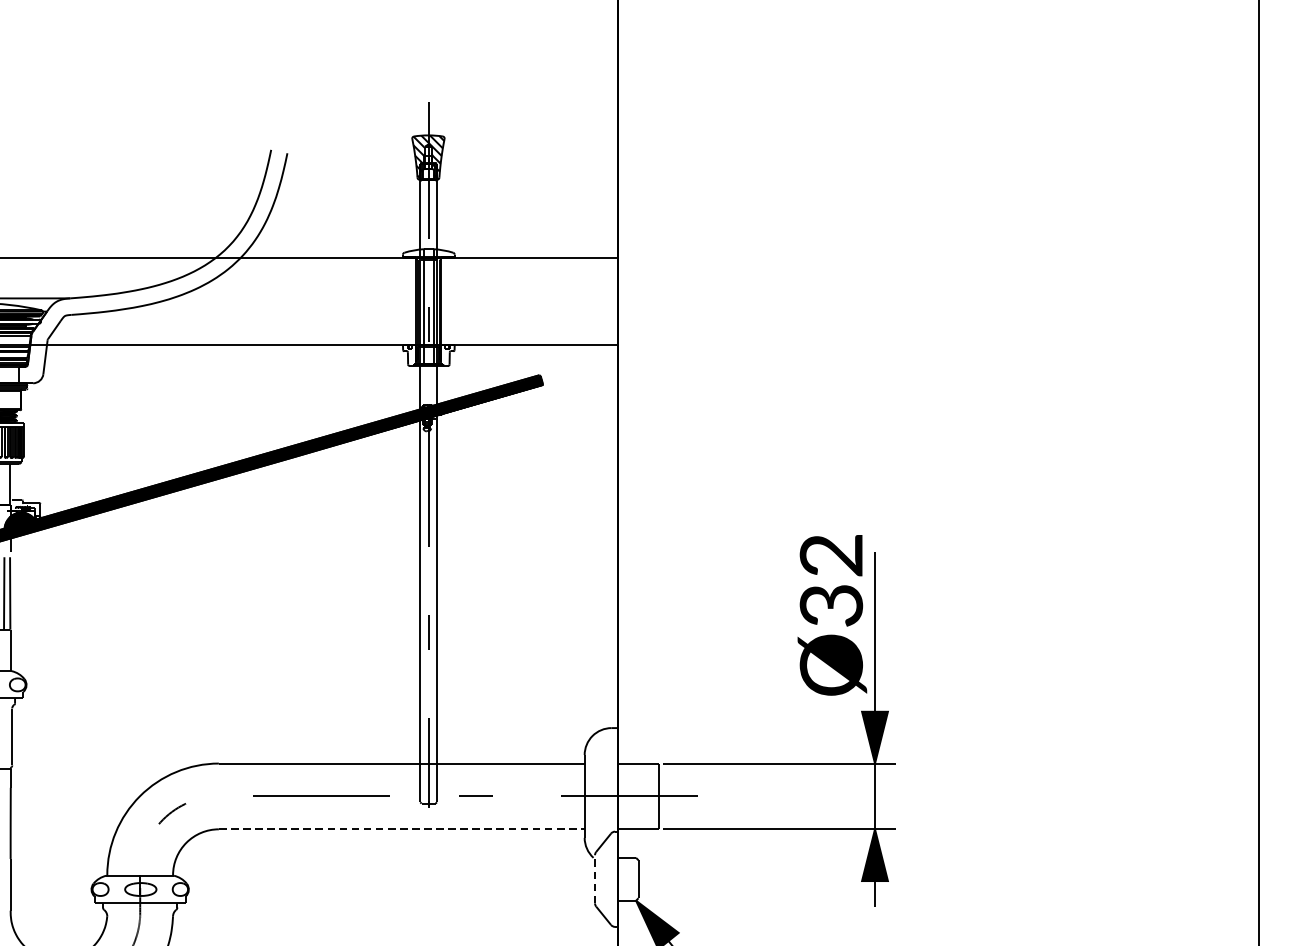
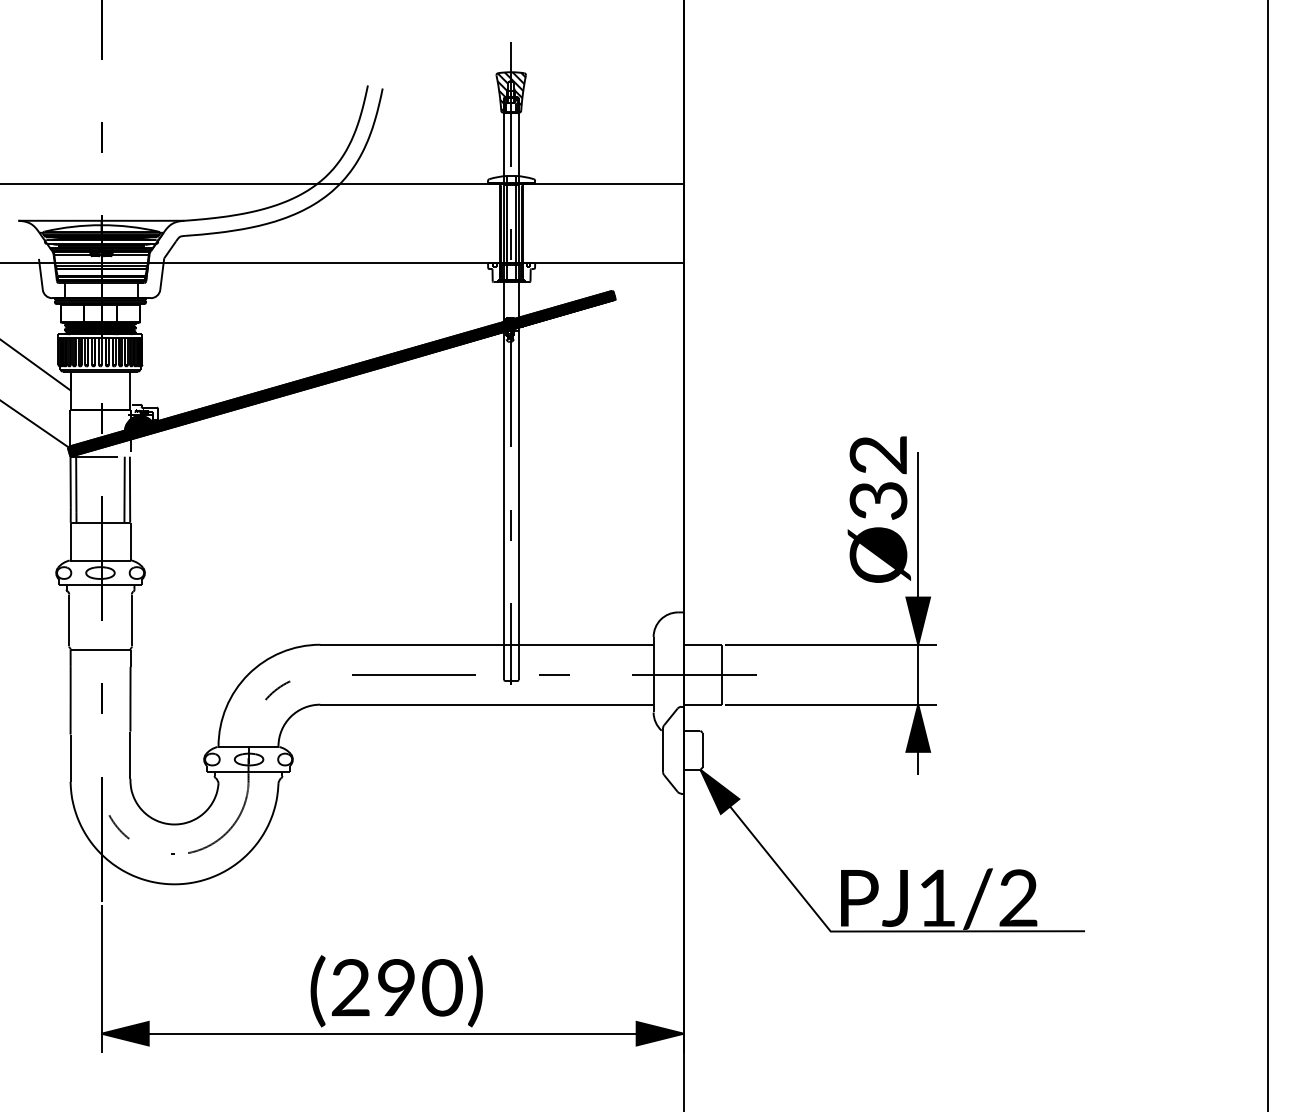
line: (401, 829) -> (486, 704), dashed -> solid
line: (595, 879) -> (663, 750), dashed -> solid

